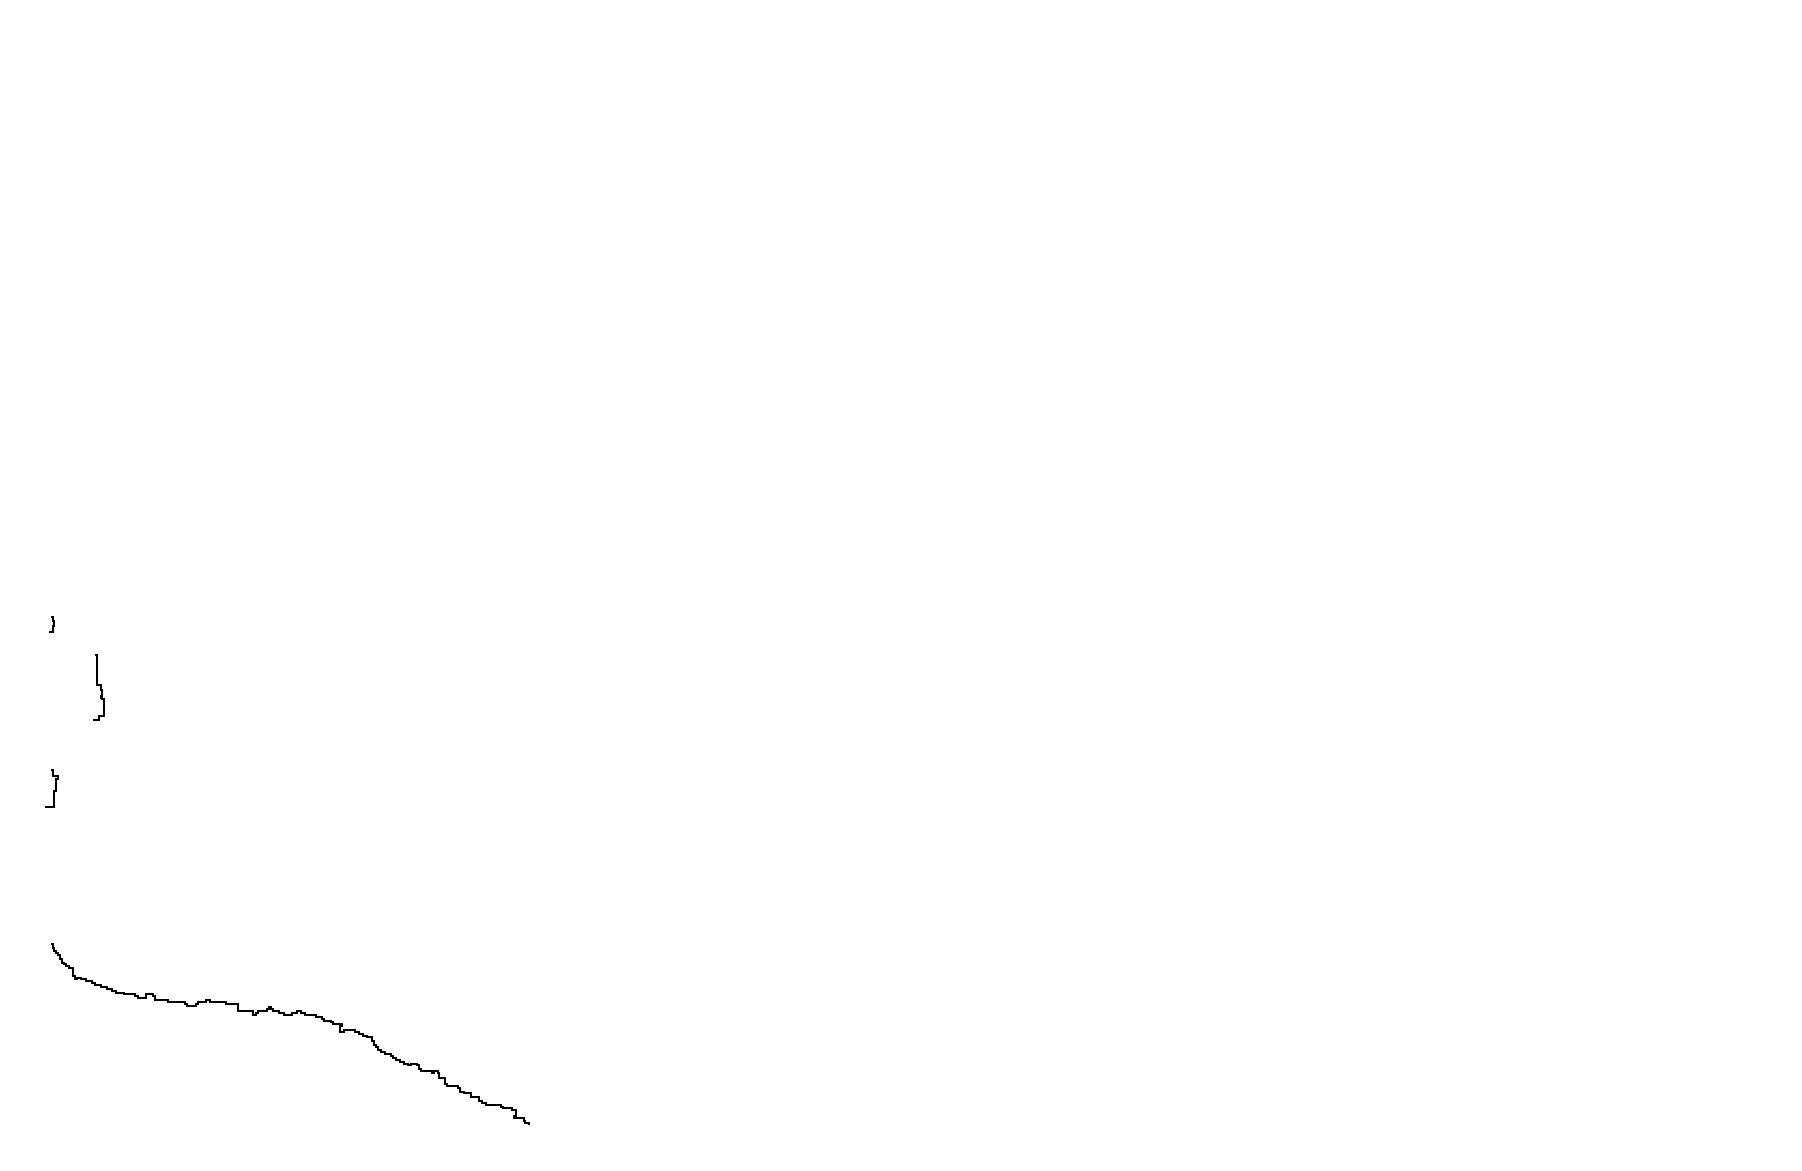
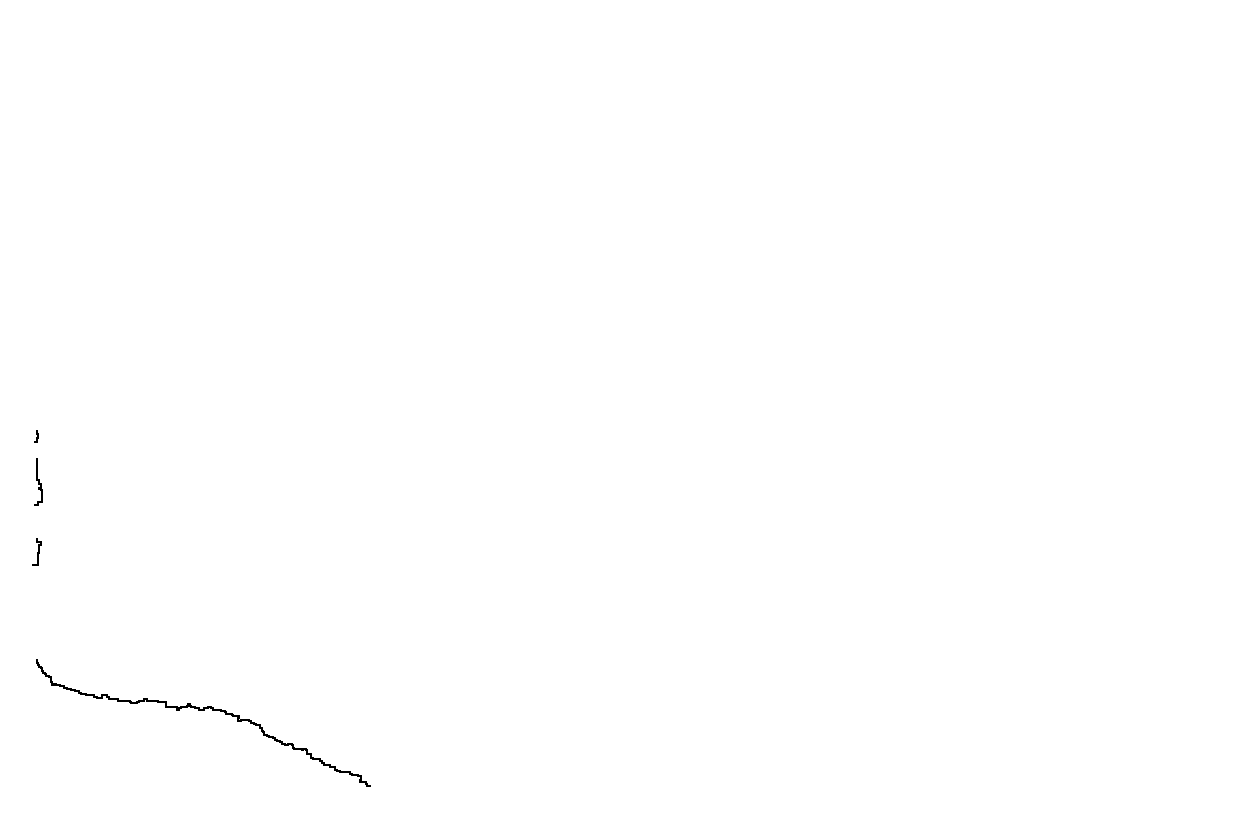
part: (99, 687) -> (38, 481), moved

